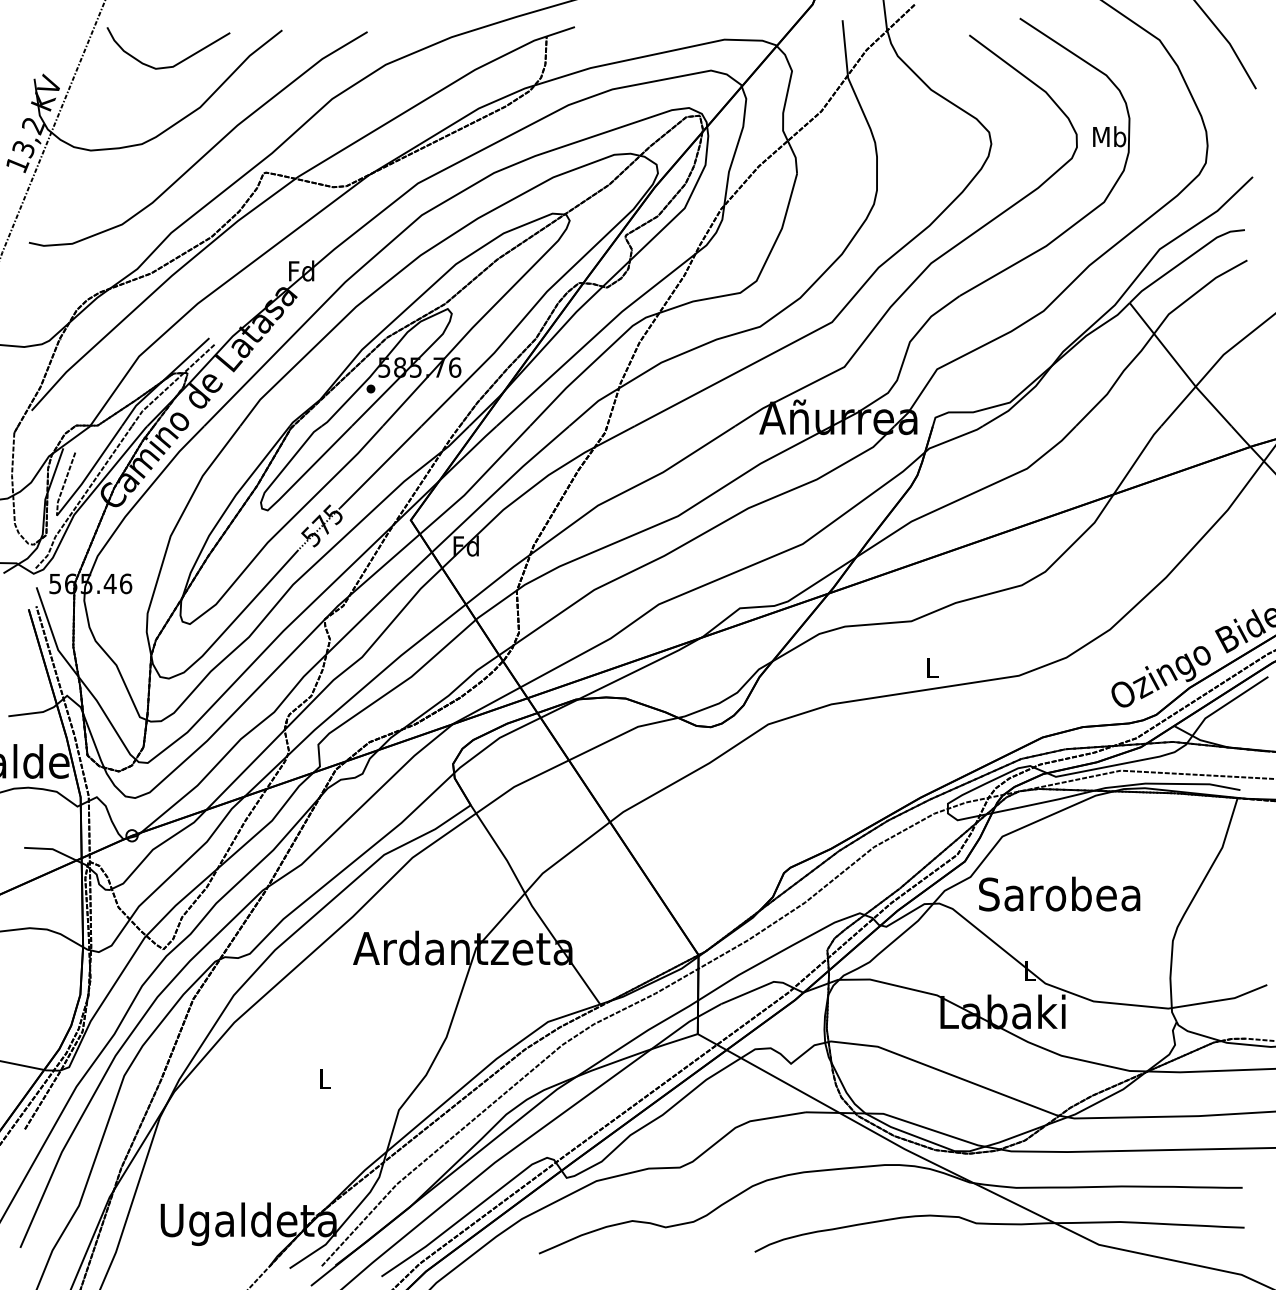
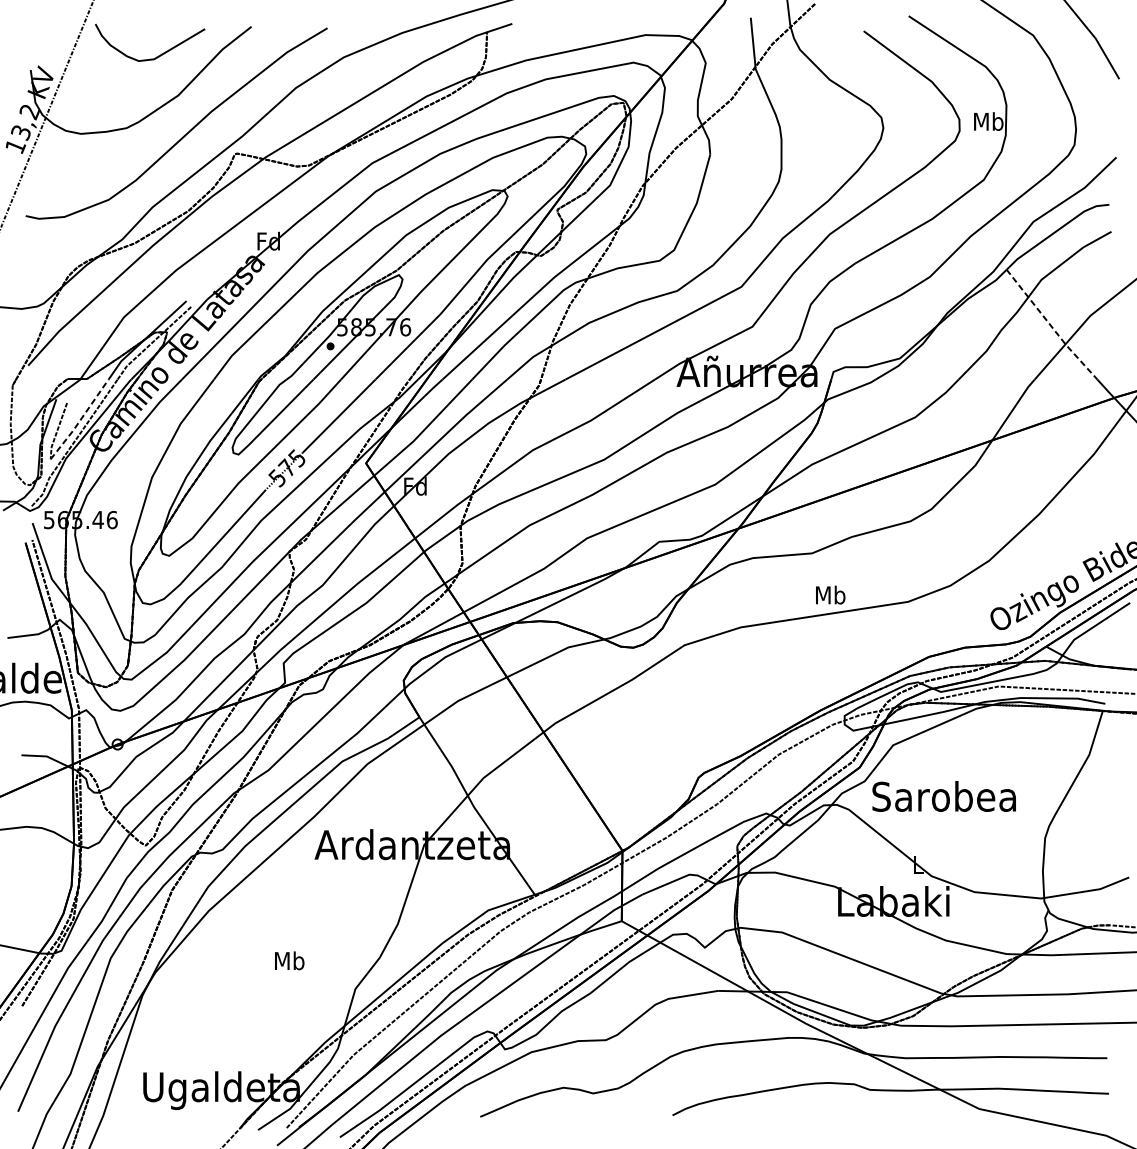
line: (1179, 366) -> (1051, 326), solid -> dashed
line: (90, 472) -> (80, 420), solid -> dashed
text: (931, 667) -> (830, 594), L -> Mb
text: (324, 1078) -> (289, 960), L -> Mb

